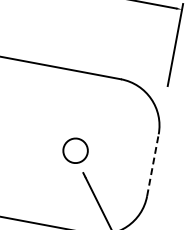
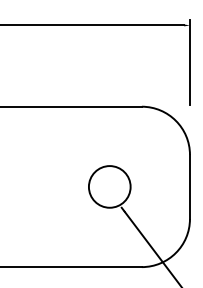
circle: (75, 150) -> (109, 186), size x1.67
line: (152, 164) -> (189, 186), dashed -> solid

